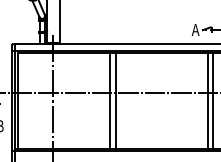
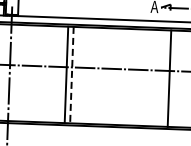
line: (207, 100) -> (163, 77), removed
line: (115, 101) -> (71, 75), solid -> dashed

